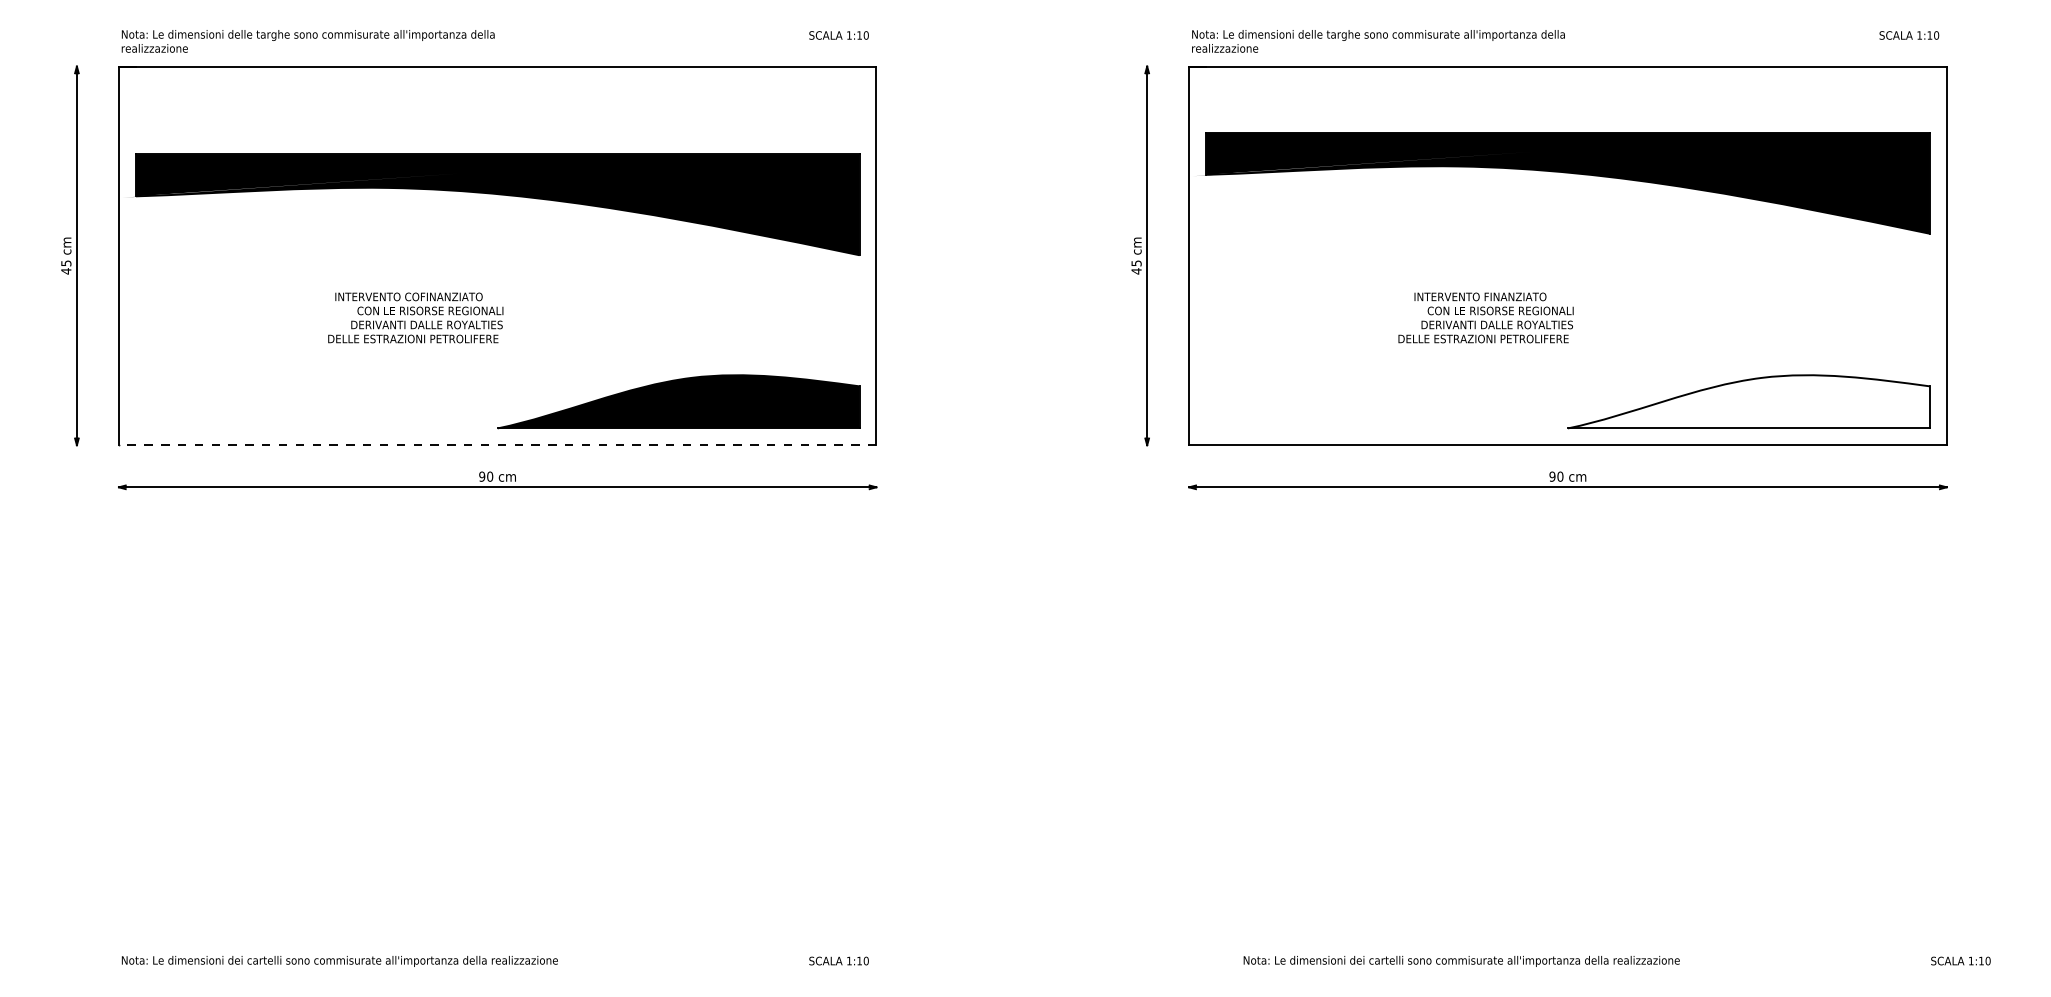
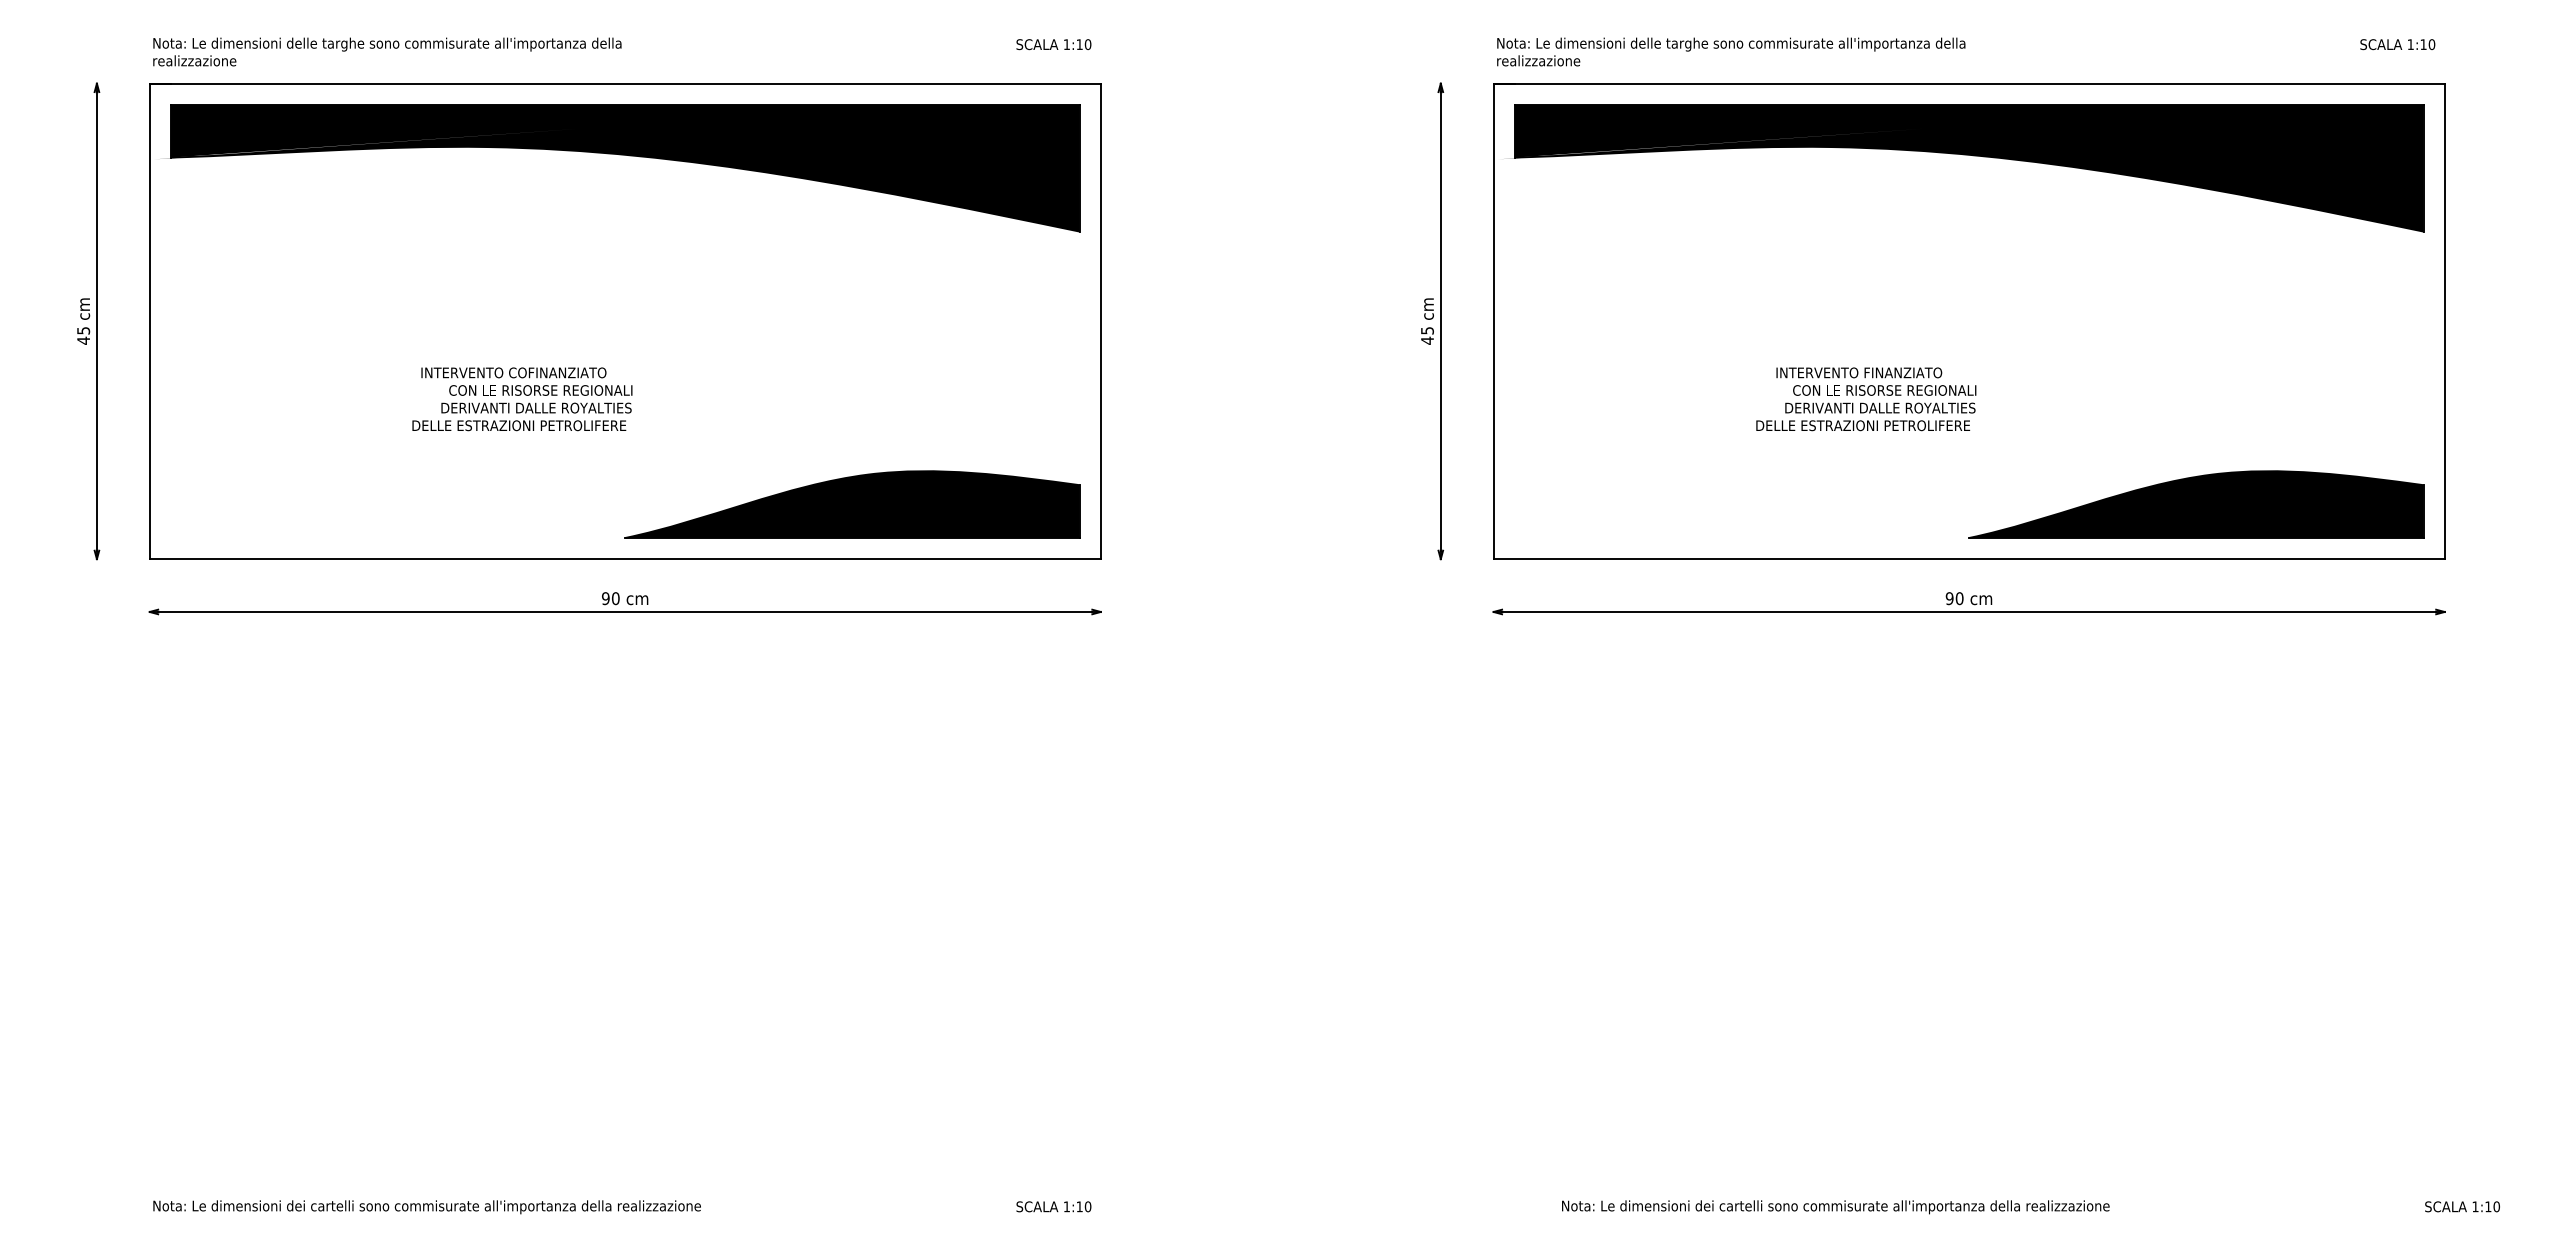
part: (1565, 173) -> (1965, 155), moved
part: (494, 194) -> (621, 155), moved
fill: (1749, 401) -> (2196, 504), added
line: (497, 445) -> (624, 559), dashed -> solid

